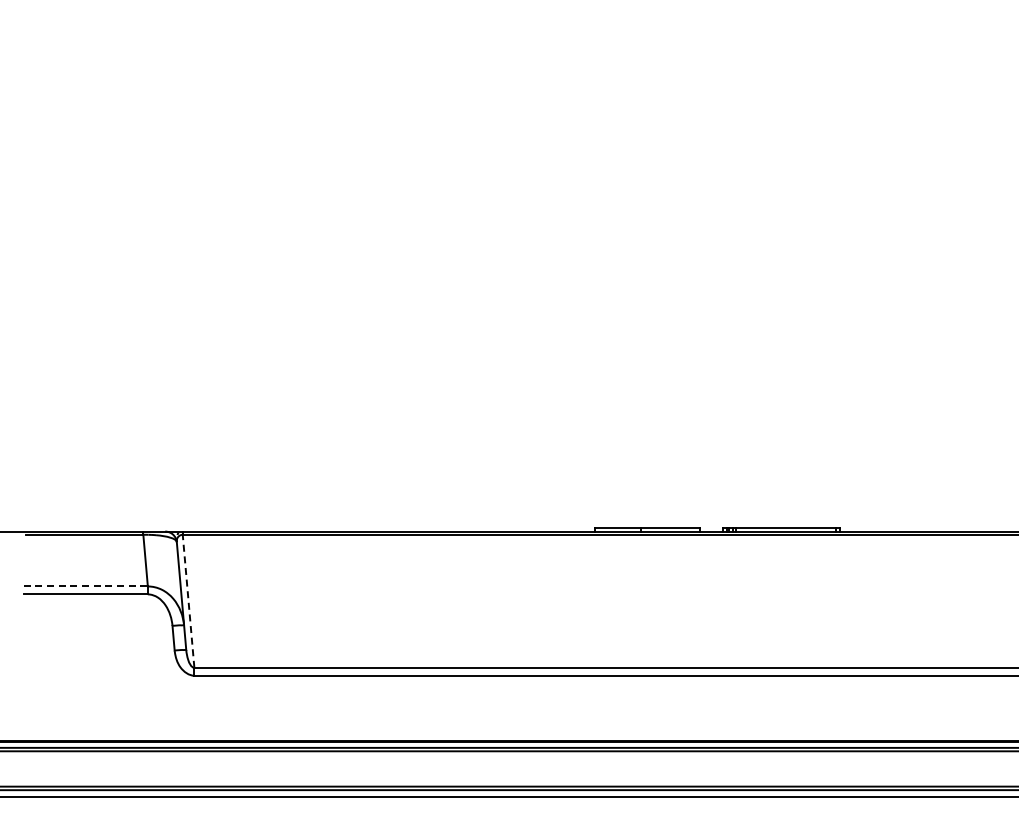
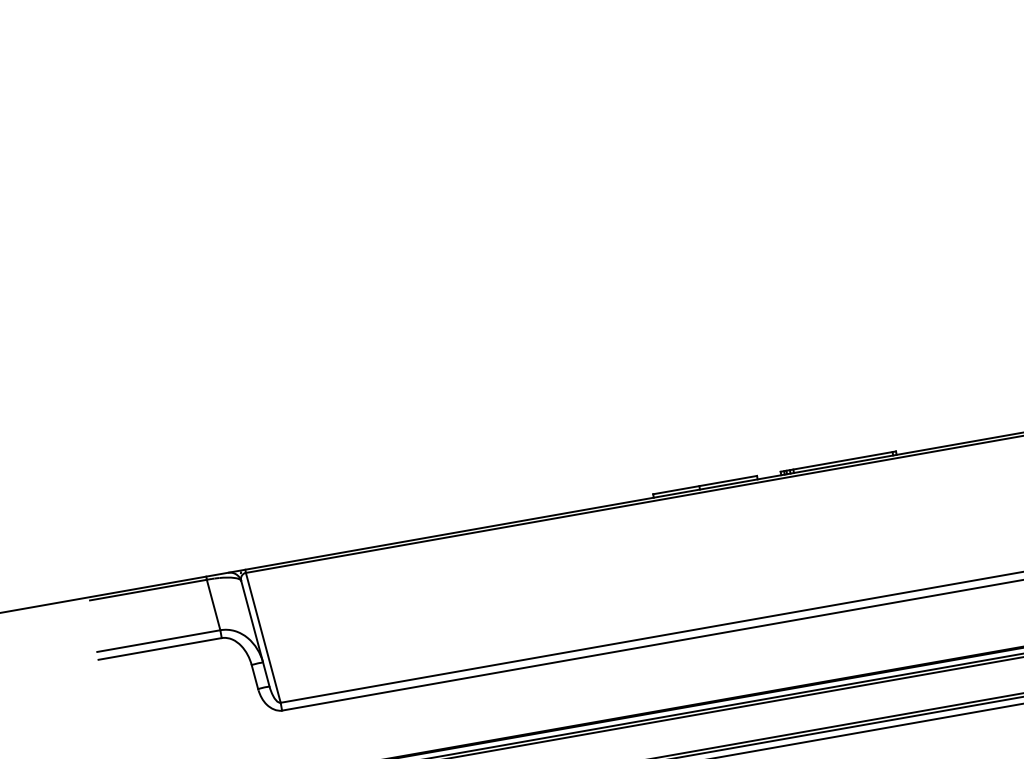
line: (86, 586) -> (159, 641), dashed -> solid
line: (188, 601) -> (263, 638), dashed -> solid

